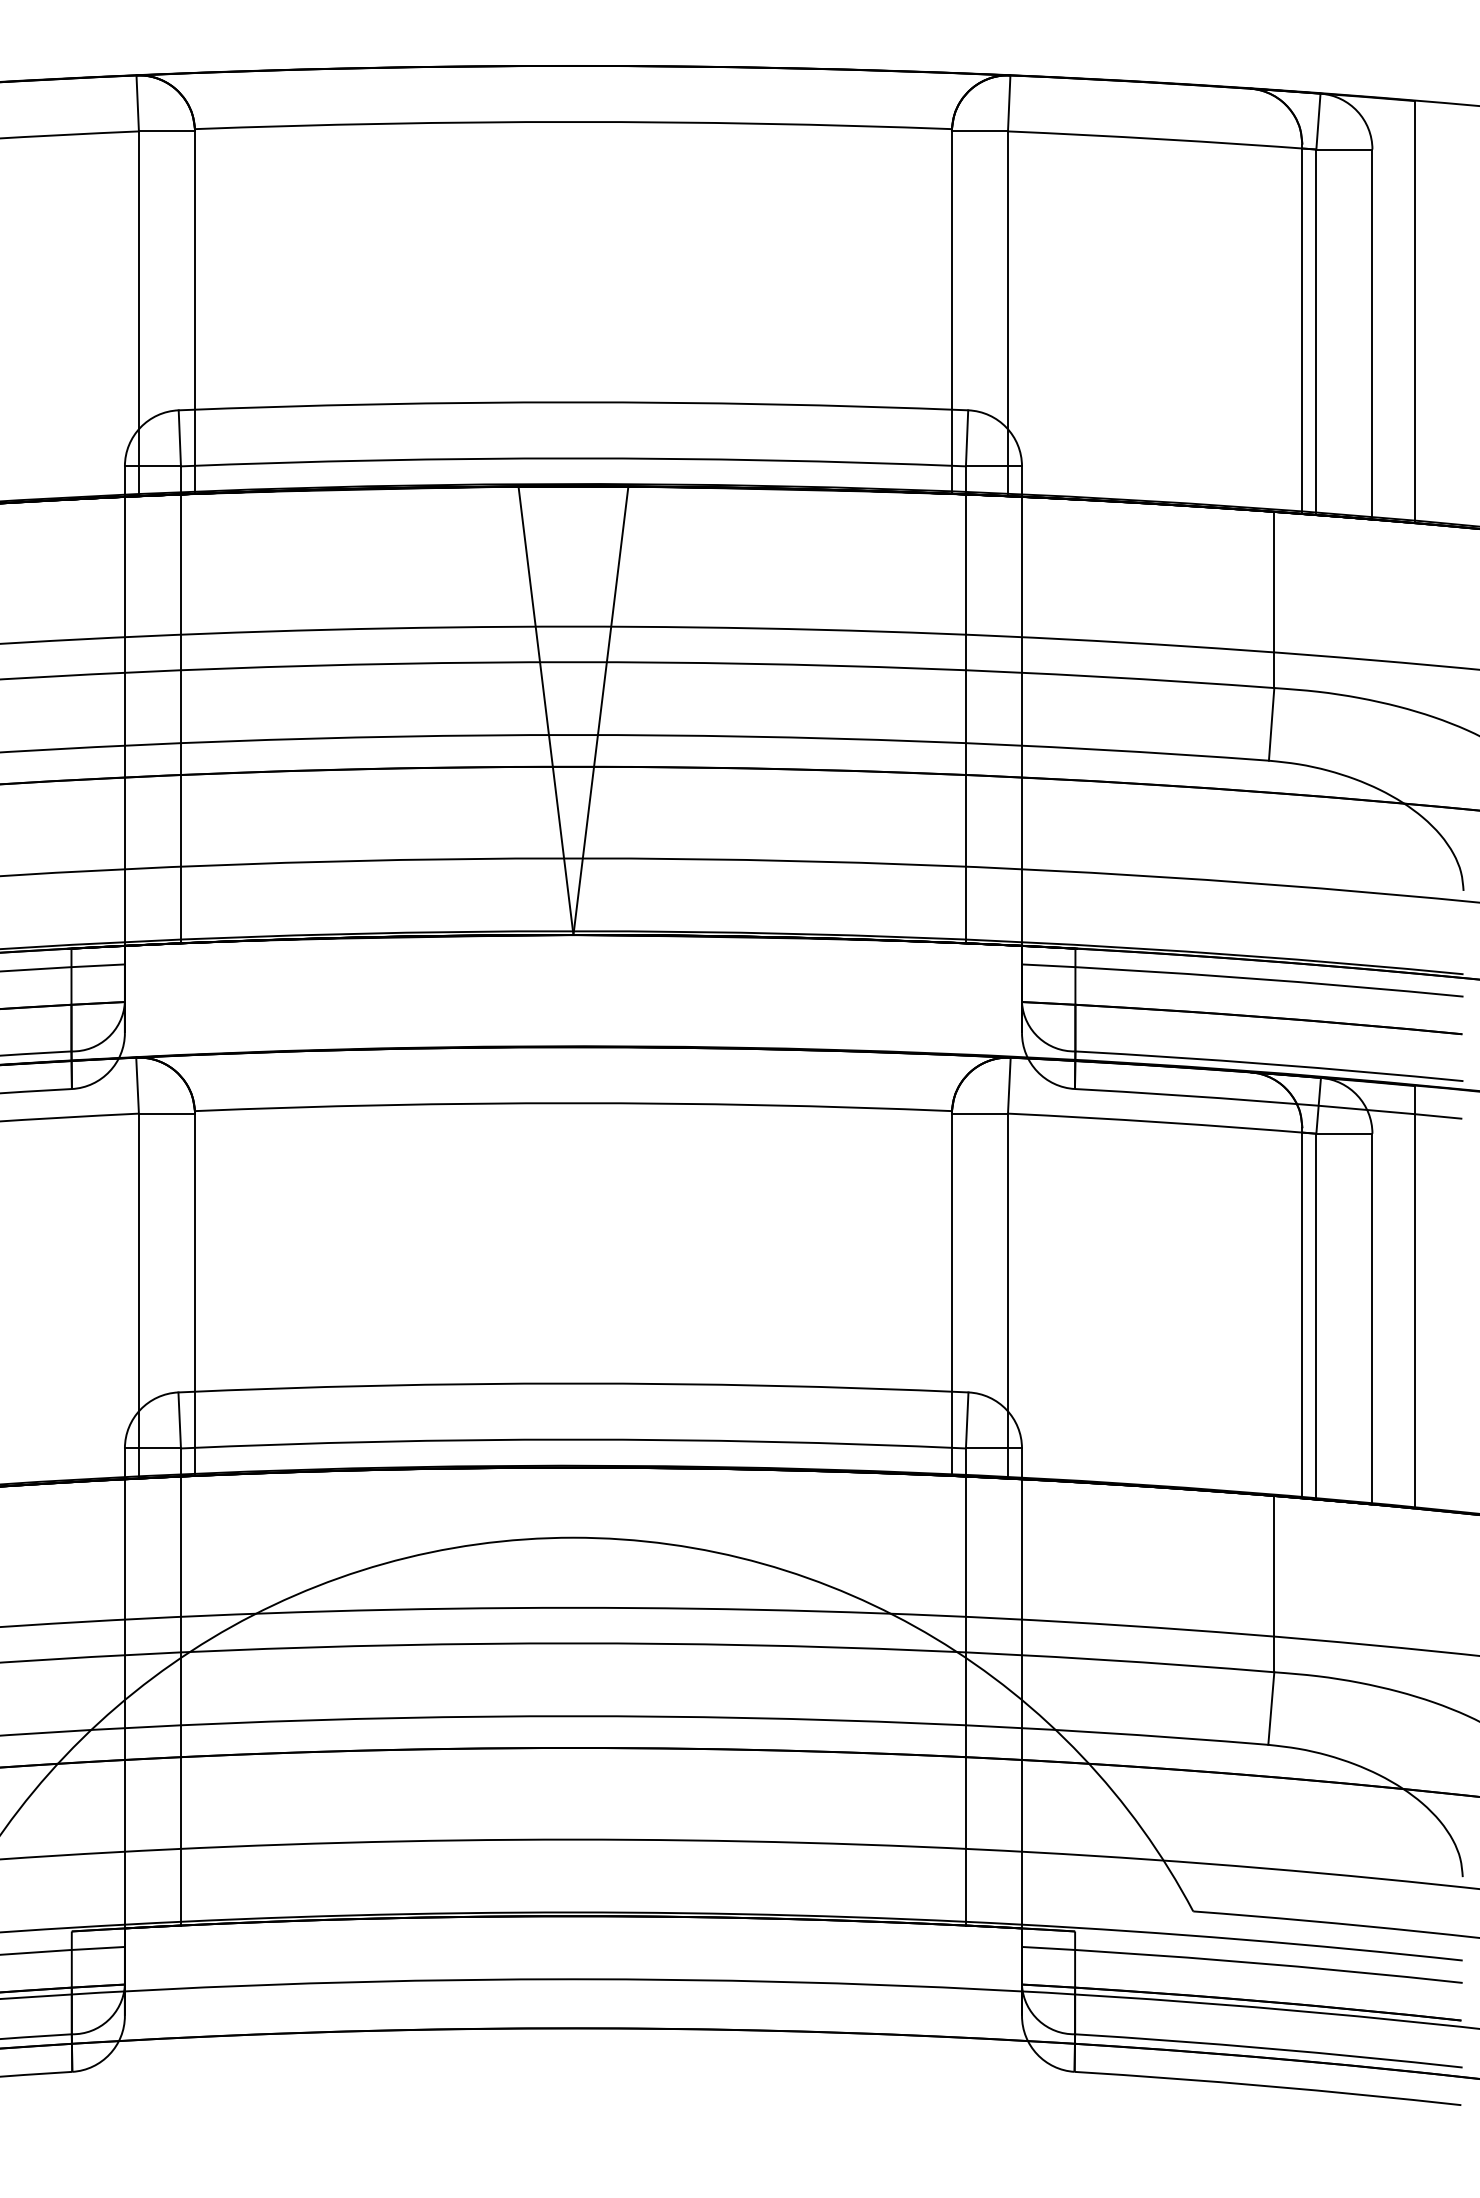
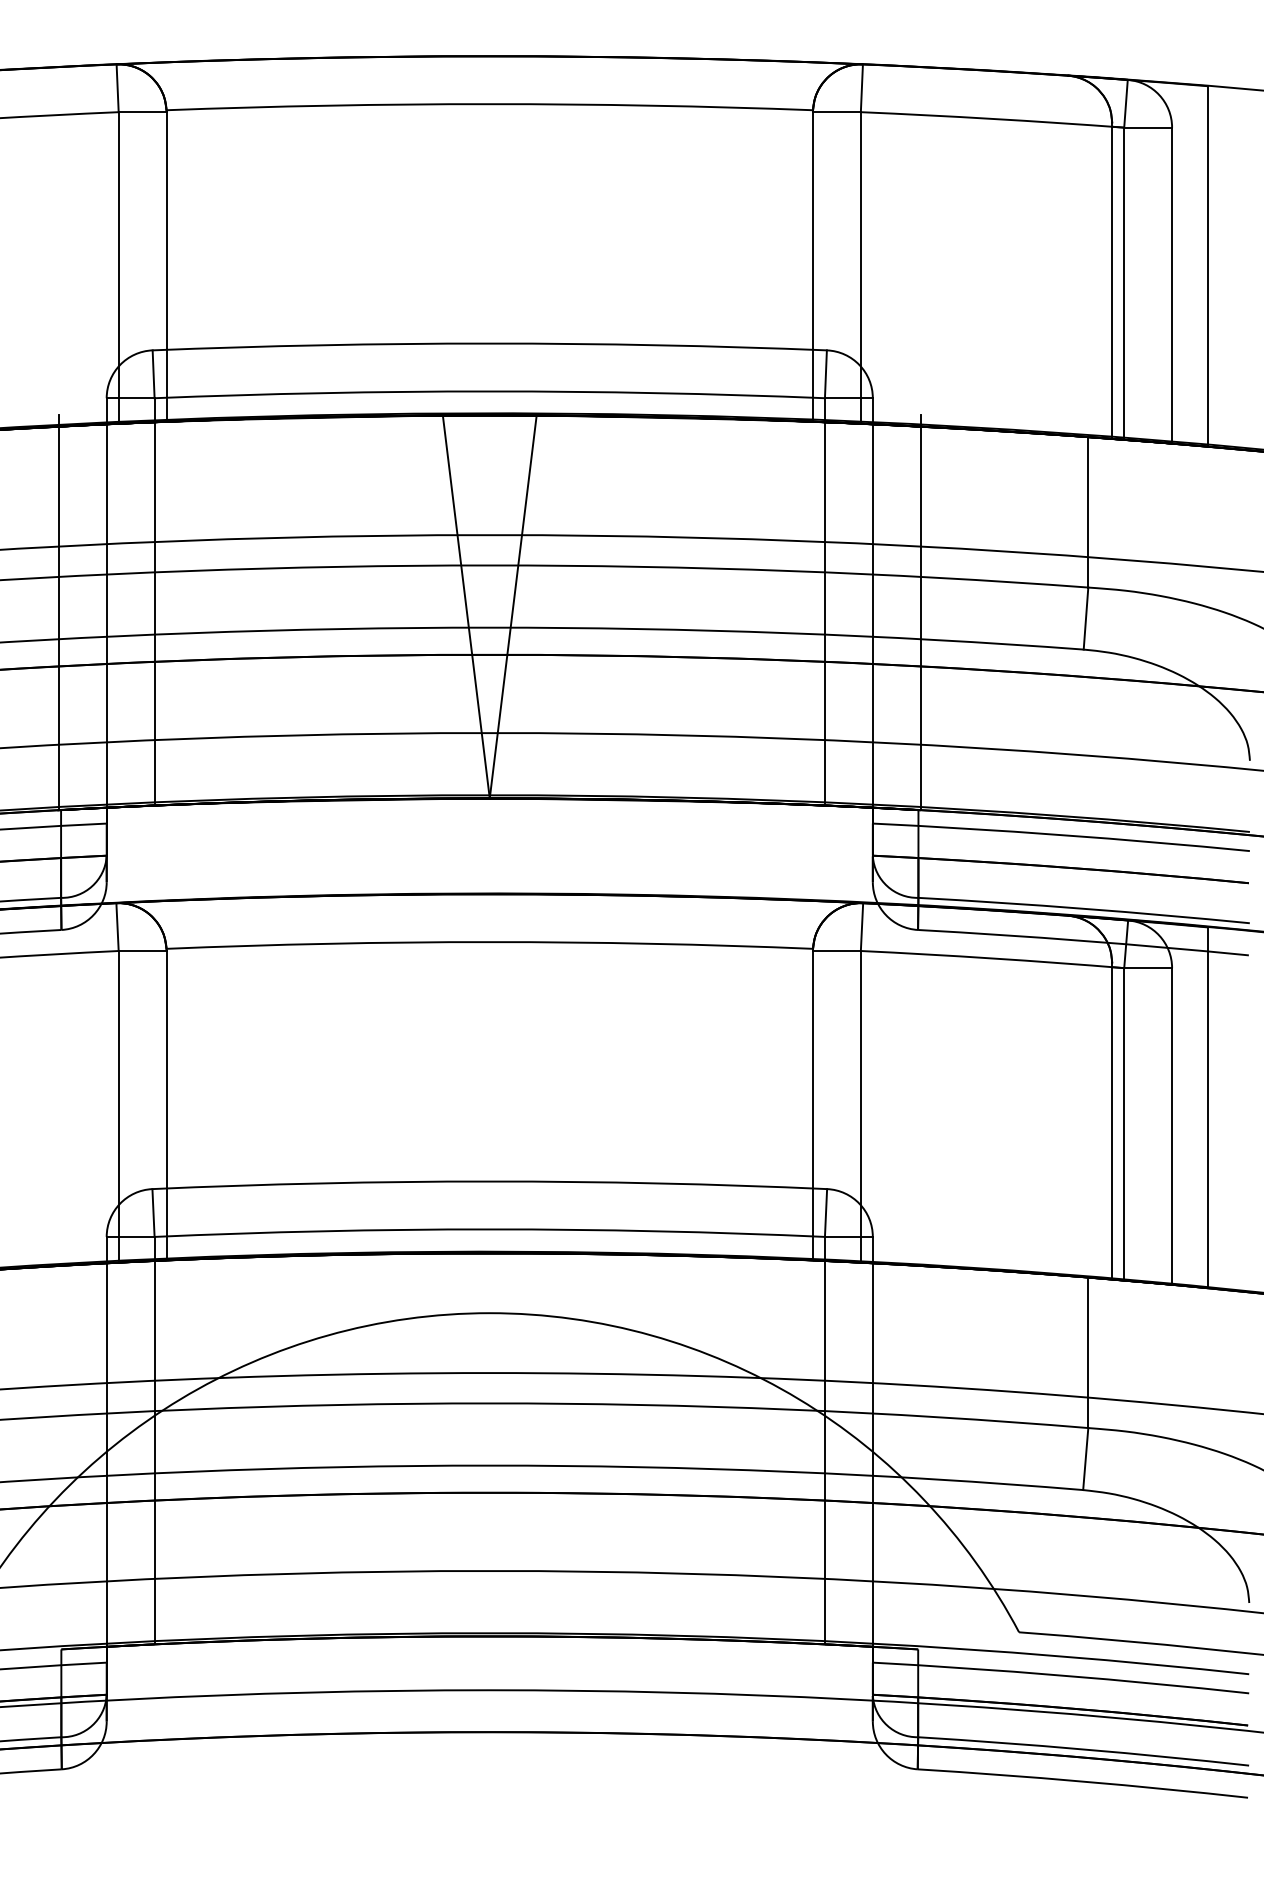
line: (68, 717) -> (58, 612), added
line: (1078, 717) -> (921, 612), added

